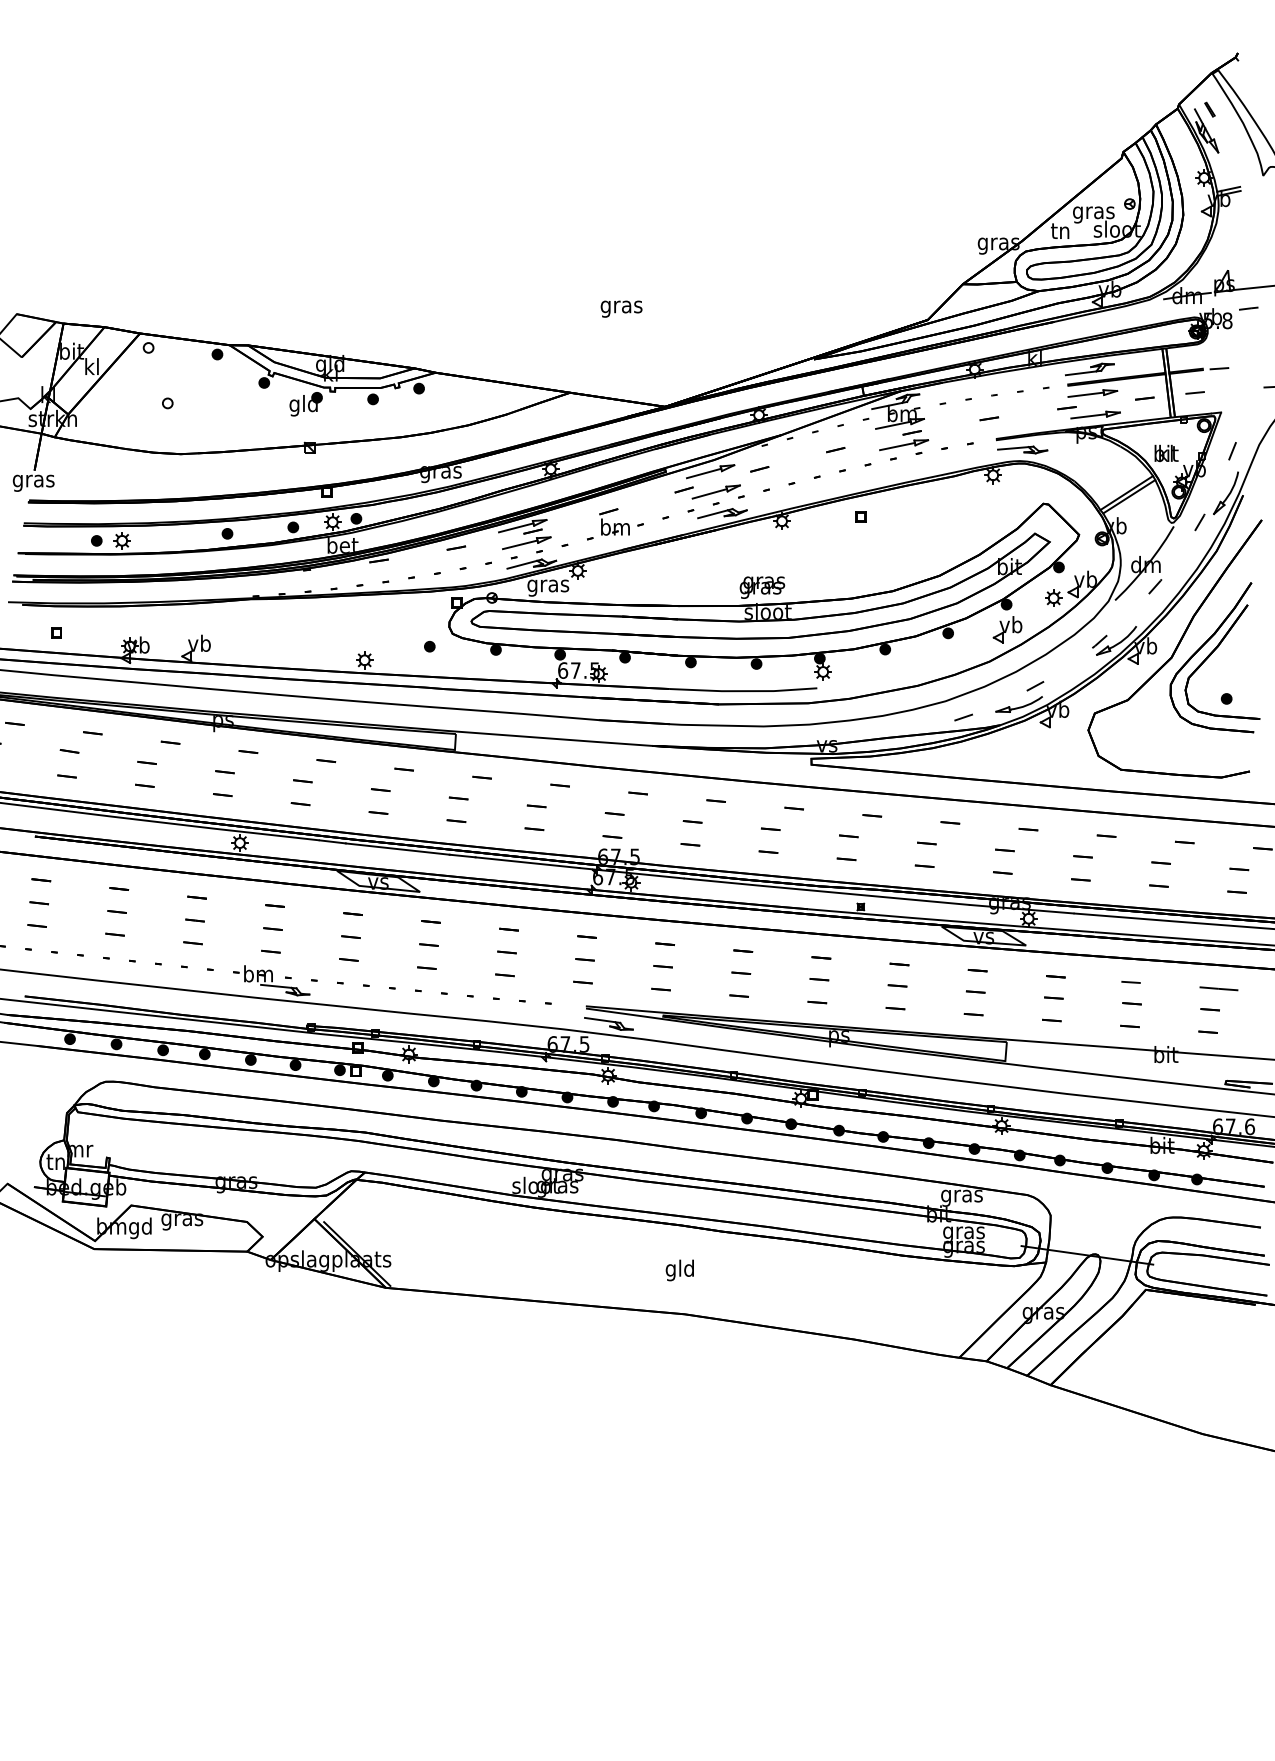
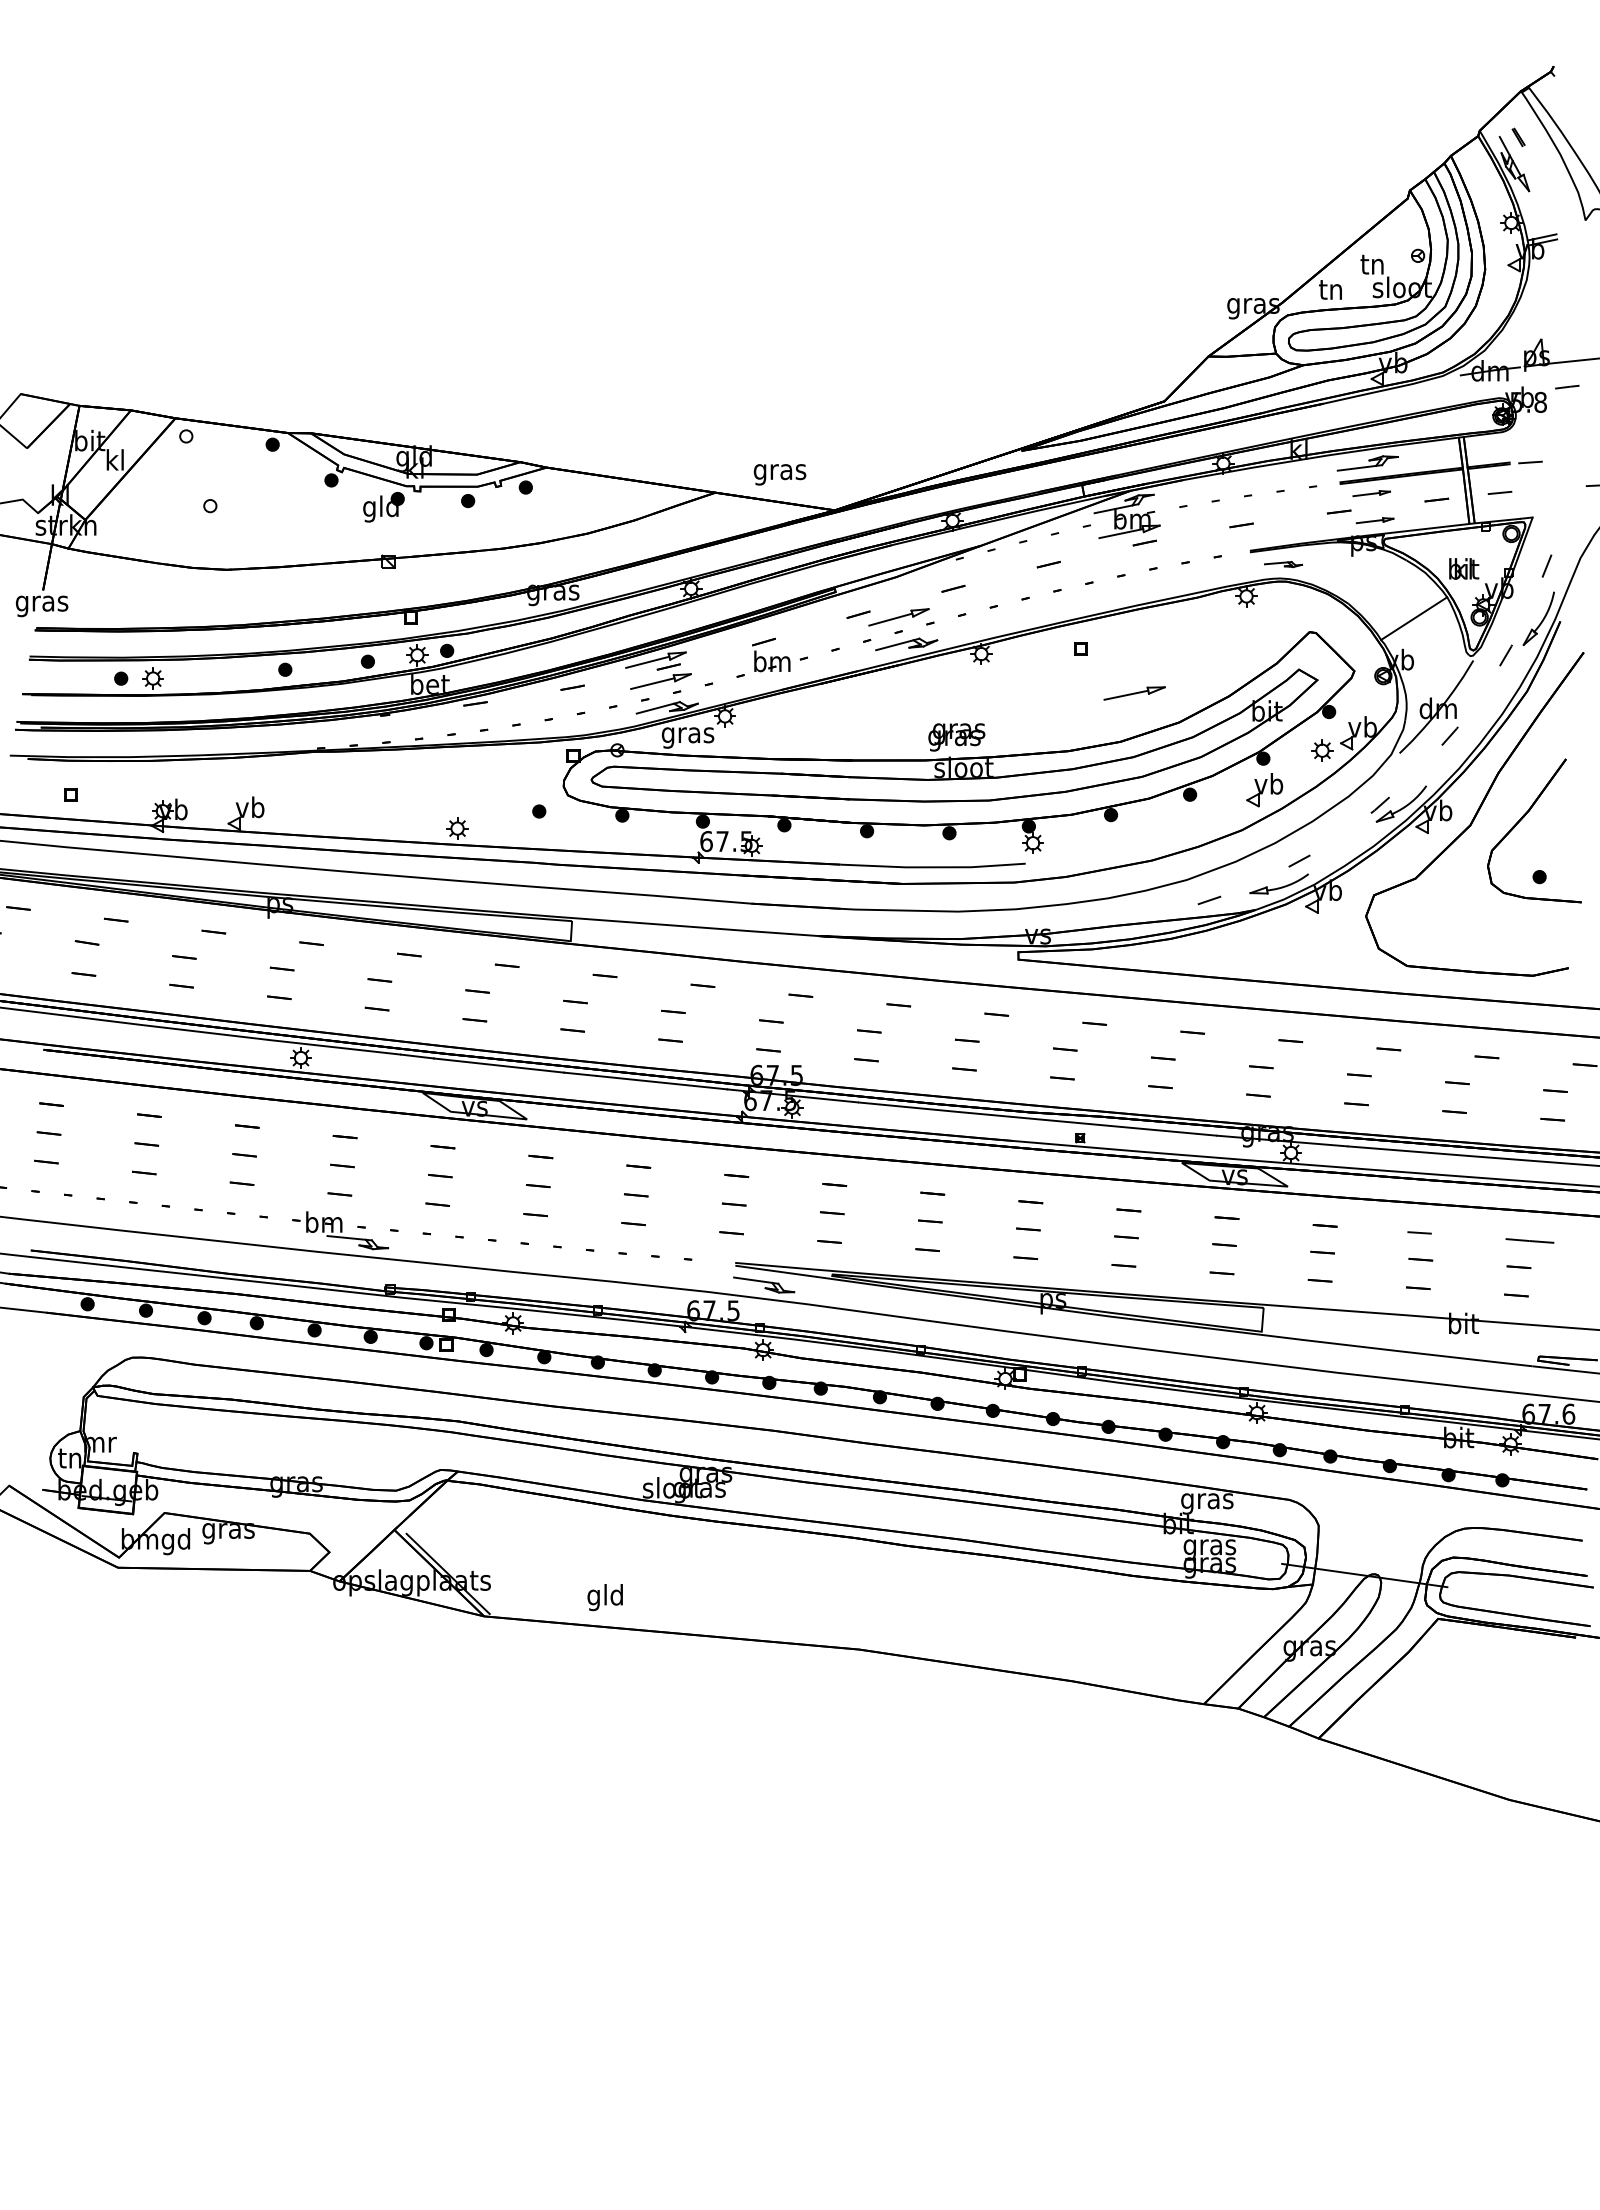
text: (1093, 213) -> (1372, 267), gras -> tn
text: (621, 308) -> (779, 474), moved
part: (1092, 393) -> (1371, 493), size x0.6
part: (1095, 414) -> (1374, 520), size x0.6
part: (903, 445) -> (1134, 693), moved
part: (1022, 449) -> (1283, 564), size x0.6
part: (710, 471) -> (891, 591), removed
line: (1129, 496) -> (1417, 623), removed
part: (1202, 647) -> (1509, 812), removed
text: (679, 1270) -> (604, 1597), moved

